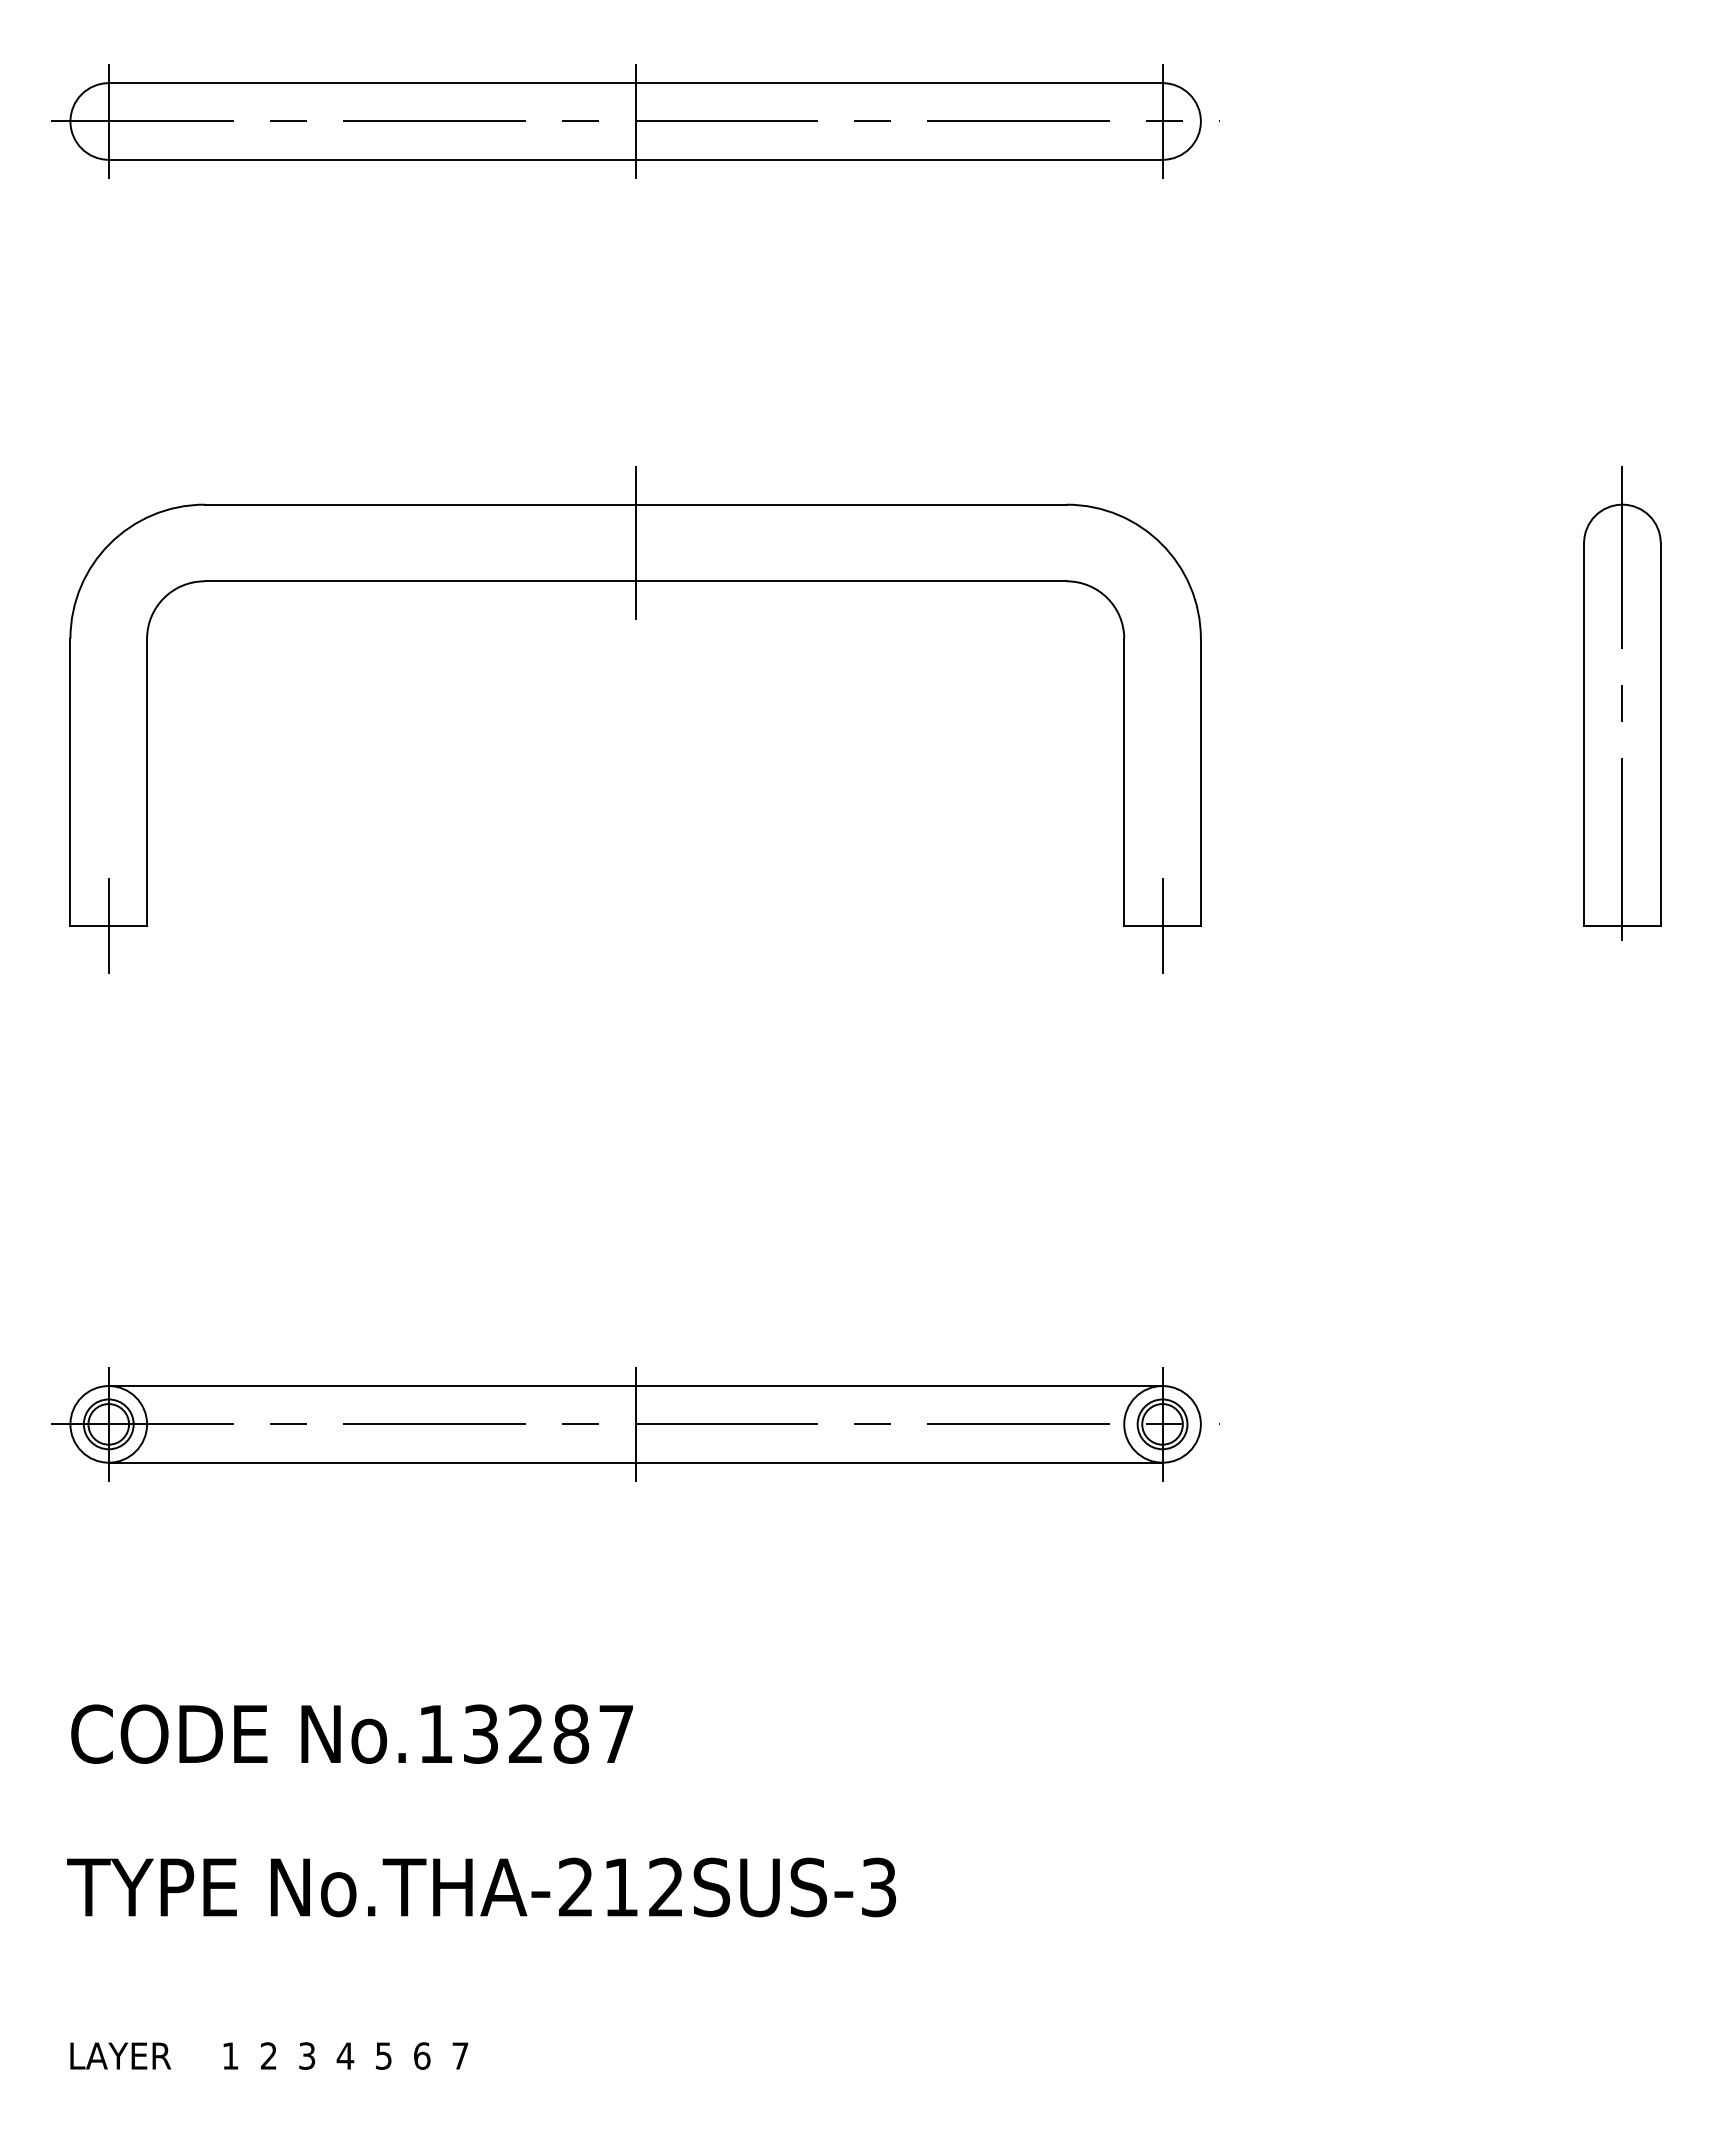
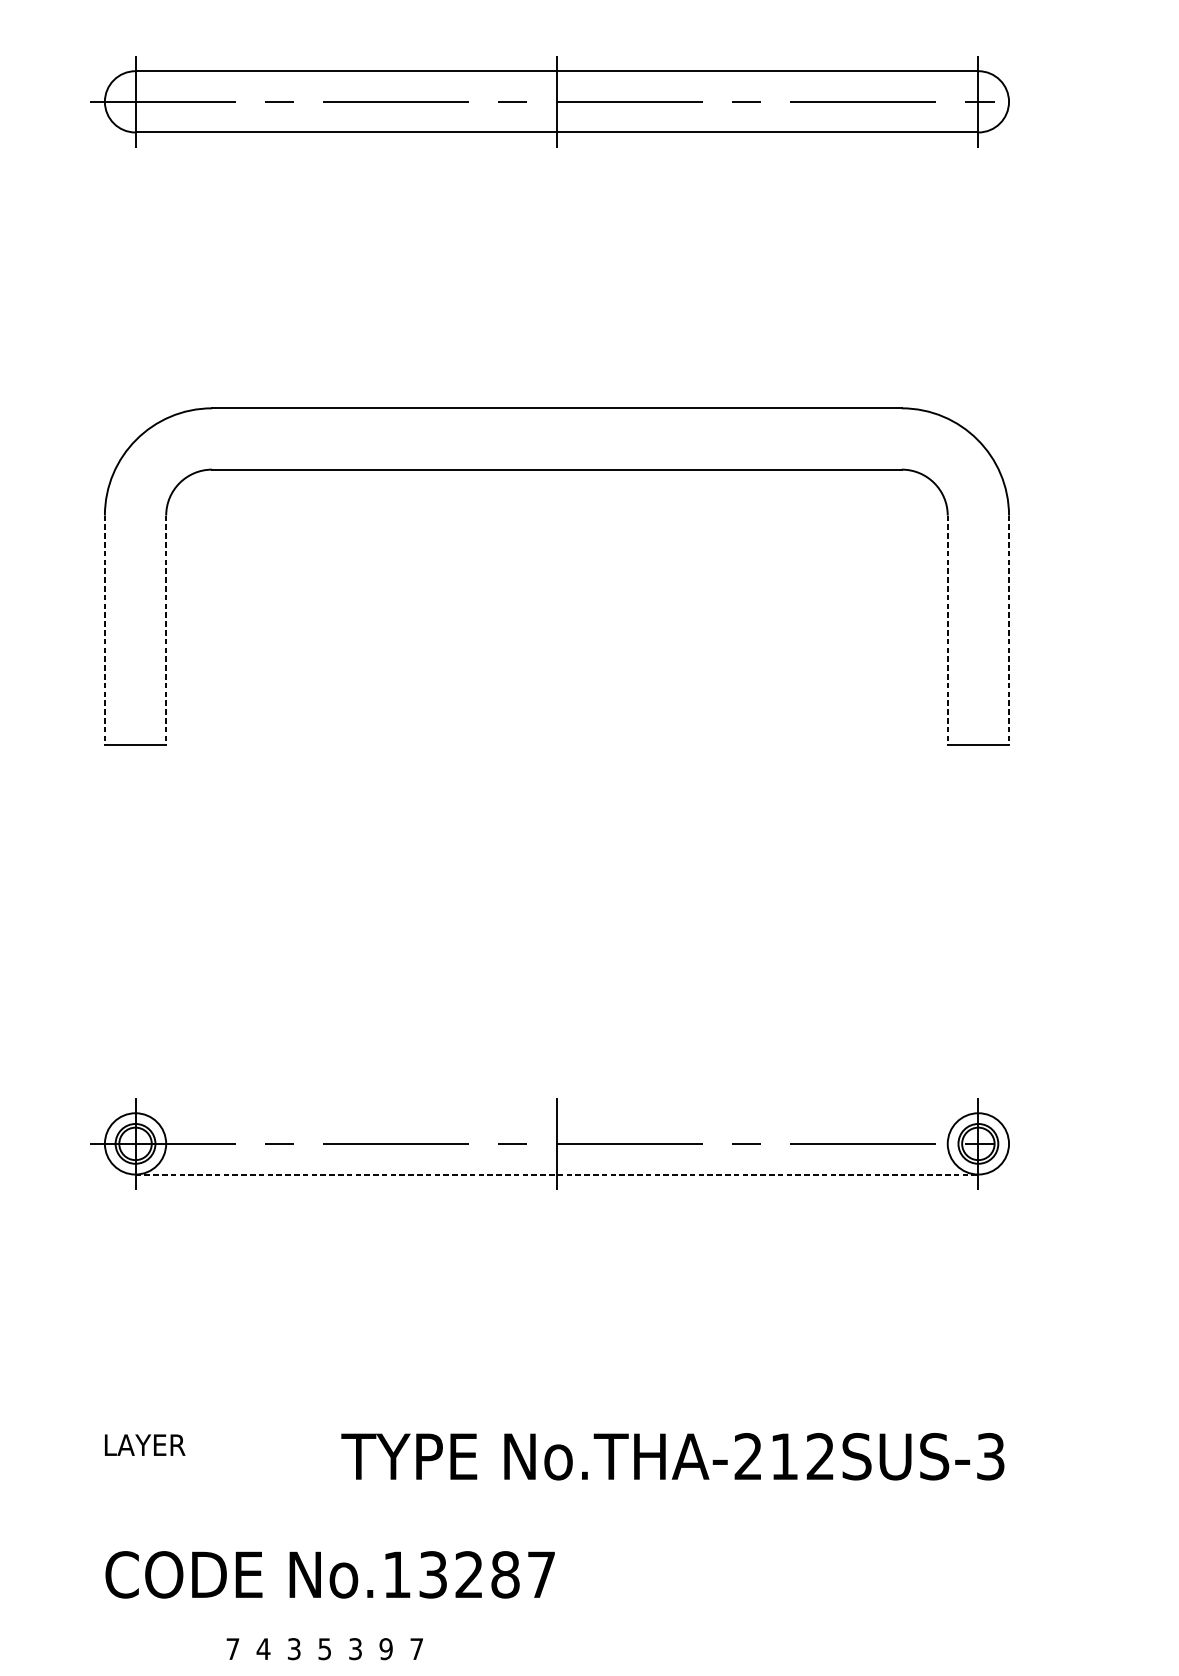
line: (635, 542) -> (556, 438), removed
line: (70, 782) -> (104, 630), solid -> dashed
line: (147, 782) -> (166, 630), solid -> dashed
line: (1124, 782) -> (947, 630), solid -> dashed
line: (1200, 782) -> (1008, 630), solid -> dashed
line: (108, 926) -> (135, 745), removed
line: (1162, 926) -> (978, 745), removed
line: (635, 1386) -> (556, 1113), removed
line: (635, 1462) -> (556, 1174), solid -> dashed
text: (351, 1733) -> (329, 1574), moved
text: (481, 1887) -> (672, 1456), moved
text: (120, 2055) -> (144, 1444), moved
text: (230, 2055) -> (232, 1648), 1 -> 7
text: (268, 2055) -> (263, 1648), 2 -> 4
text: (345, 2055) -> (324, 1648), 4 -> 5
text: (383, 2055) -> (355, 1648), 5 -> 3
text: (421, 2055) -> (385, 1648), 6 -> 9

